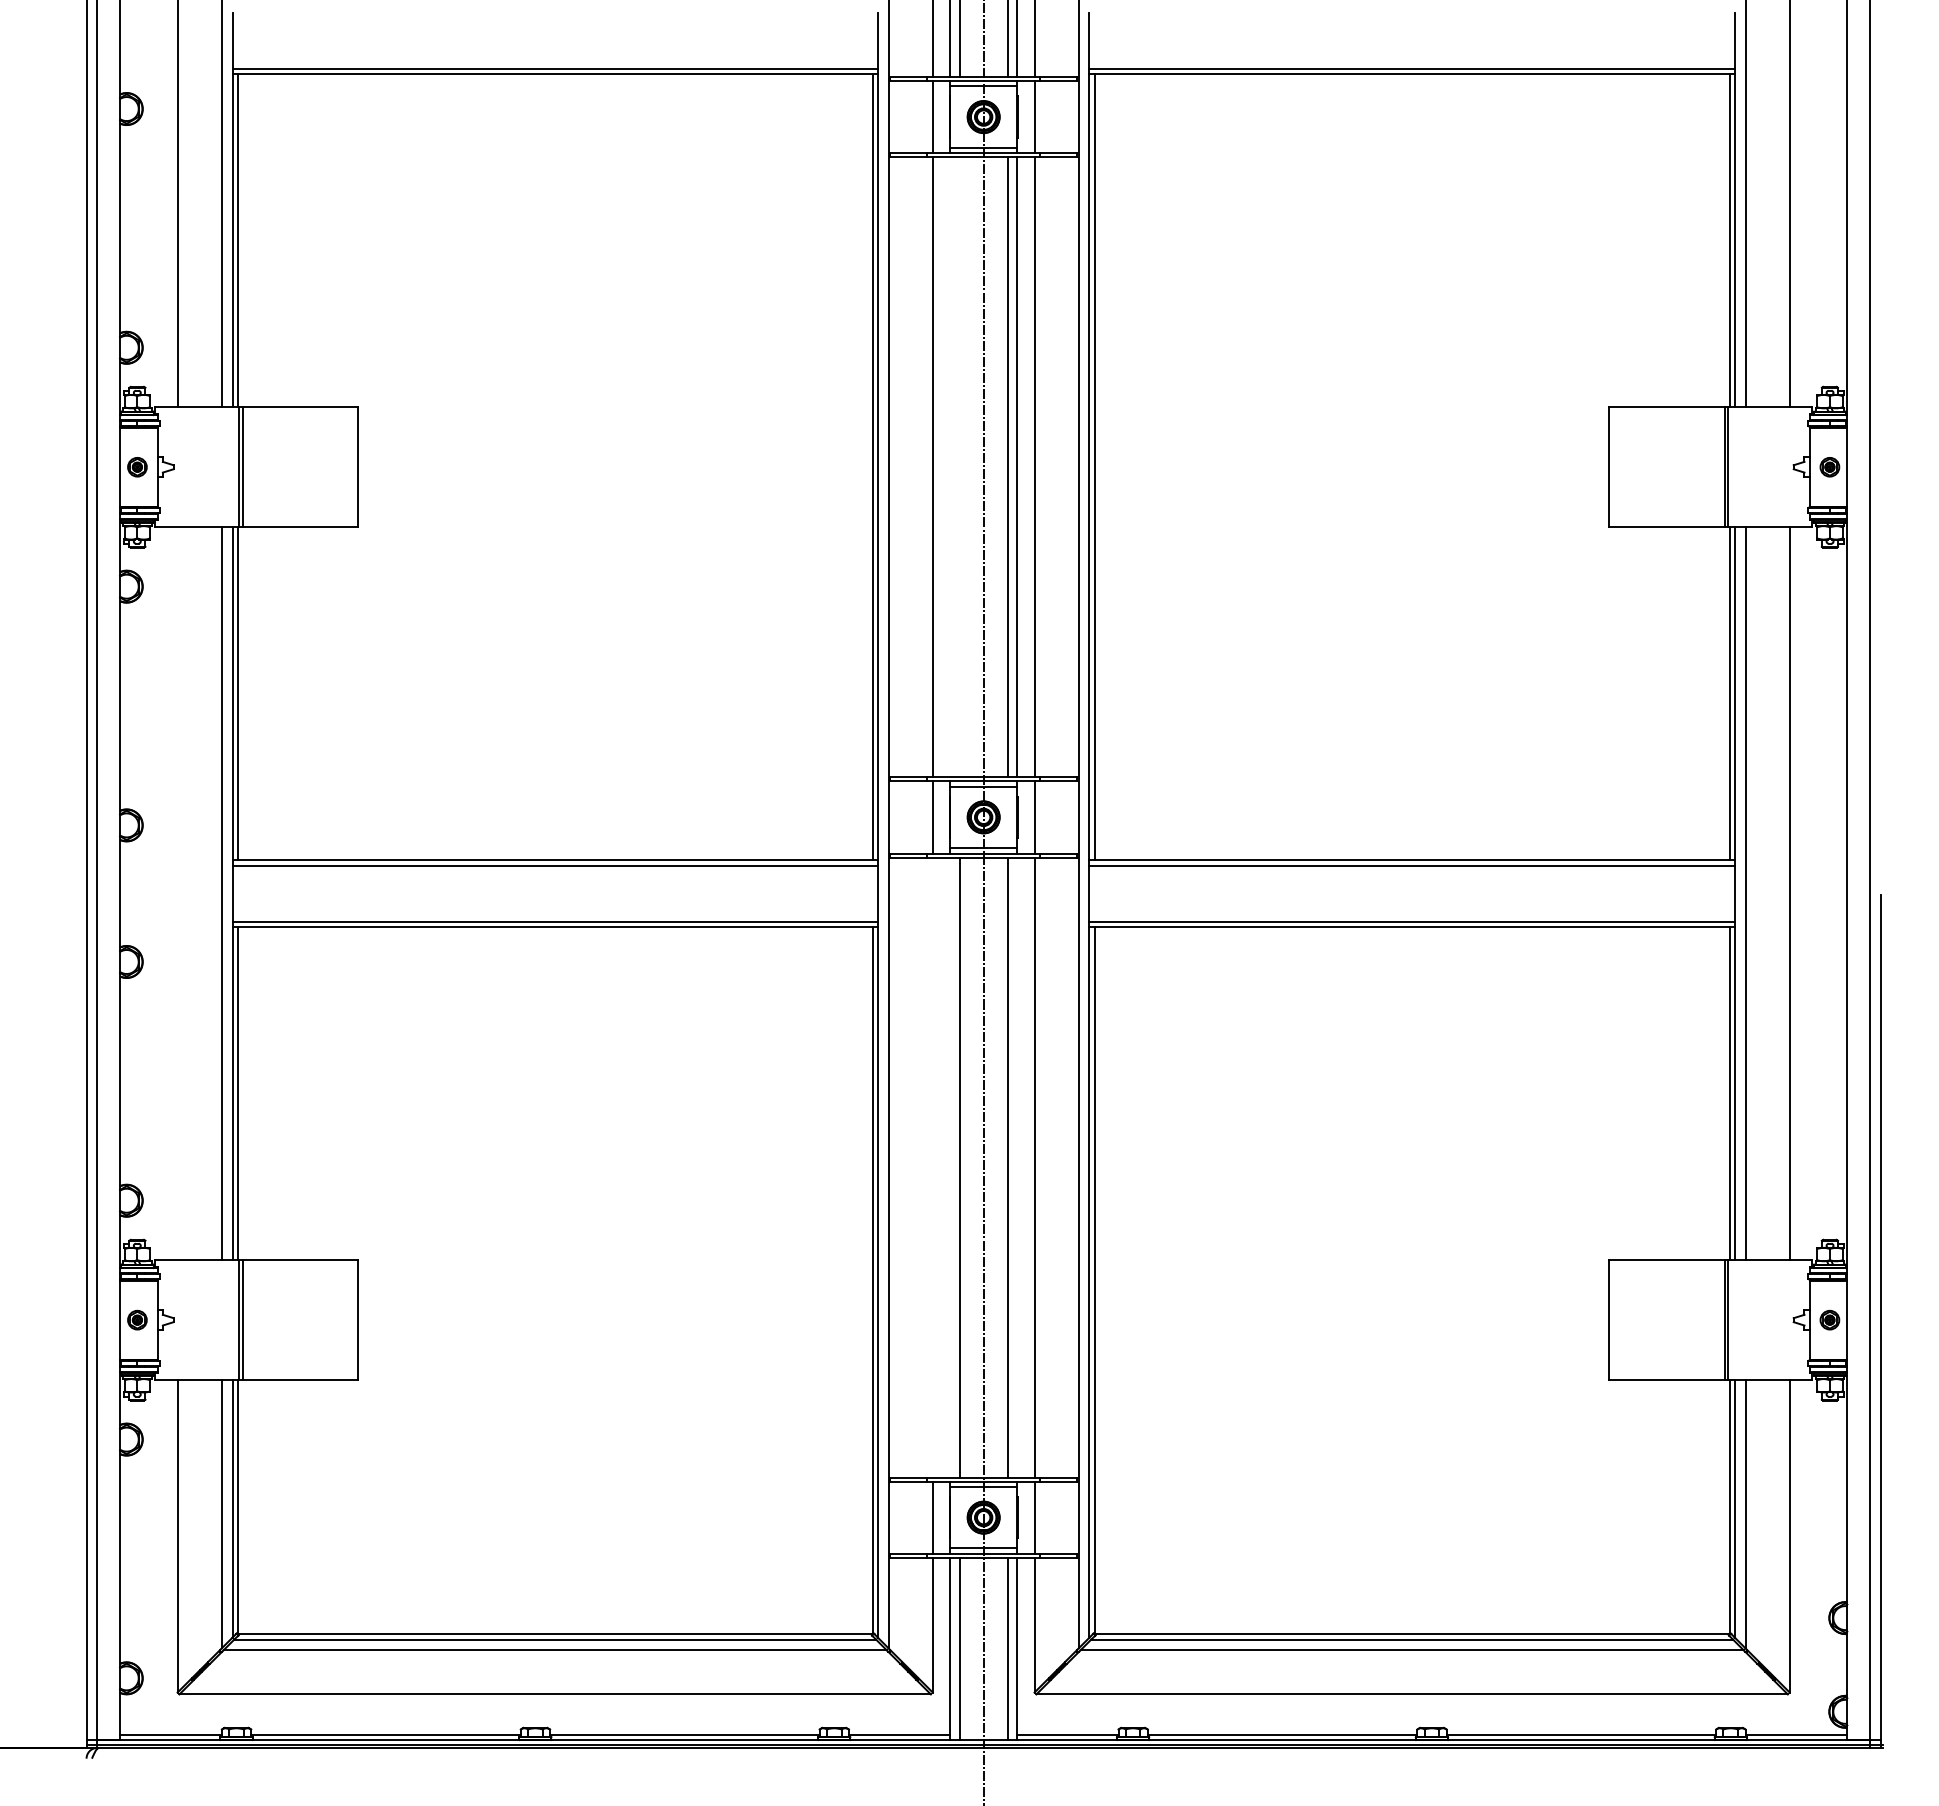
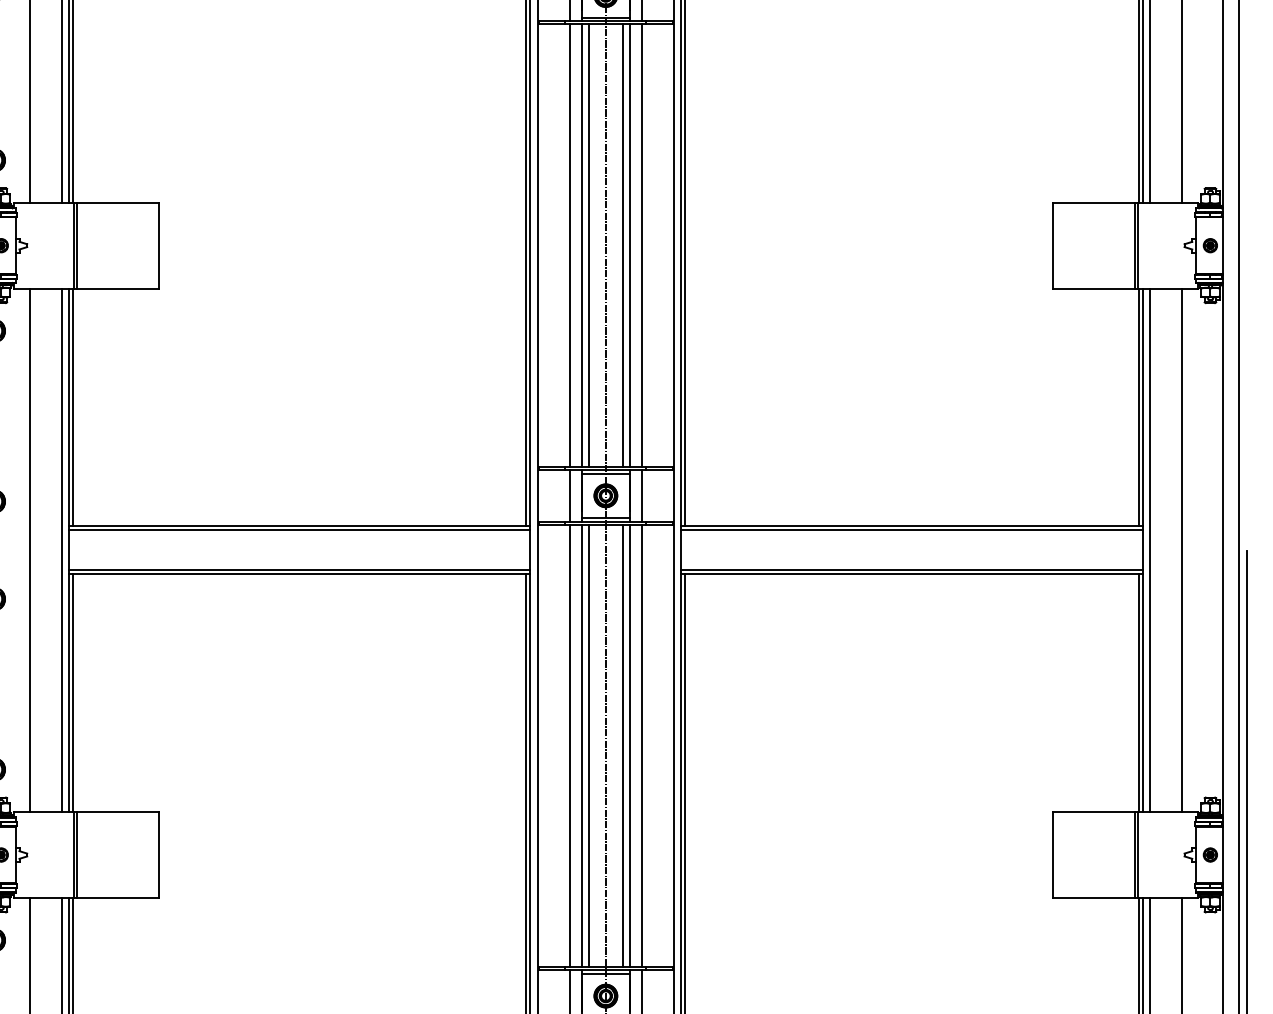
line: (950, 467) -> (582, 245), added
line: (959, 467) -> (588, 245), added
line: (177, 893) -> (29, 550), added
line: (932, 1167) -> (569, 745), added
line: (950, 1167) -> (582, 745), added
line: (1017, 1167) -> (630, 745), added

